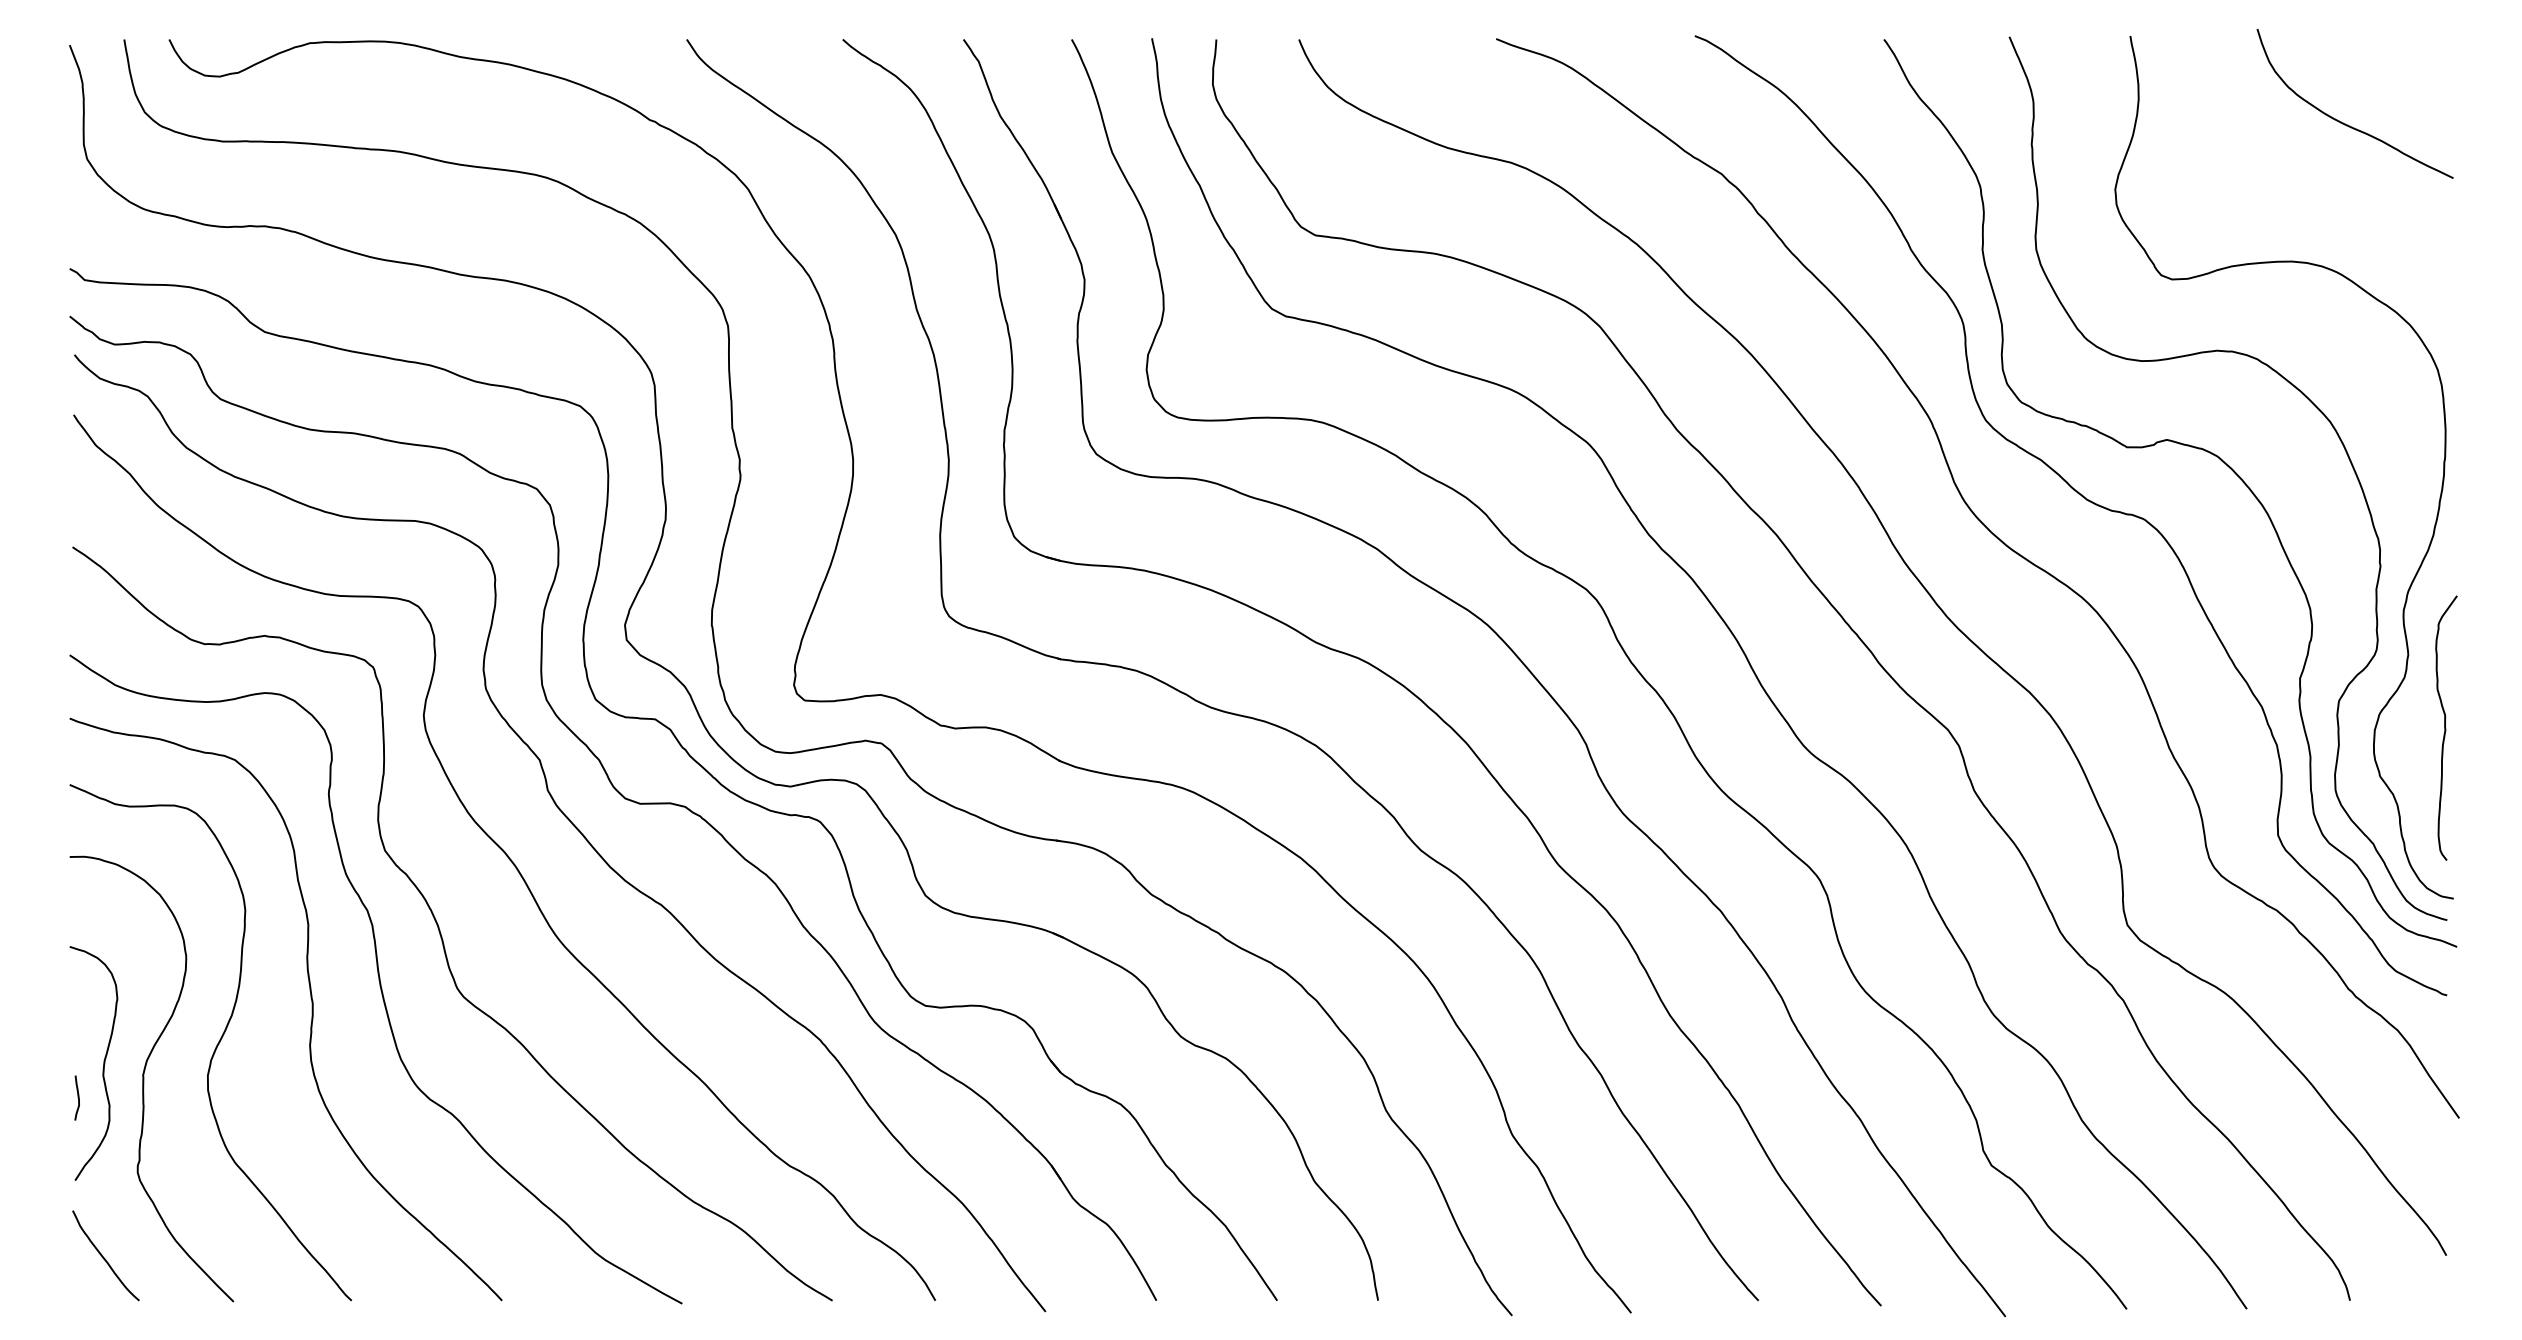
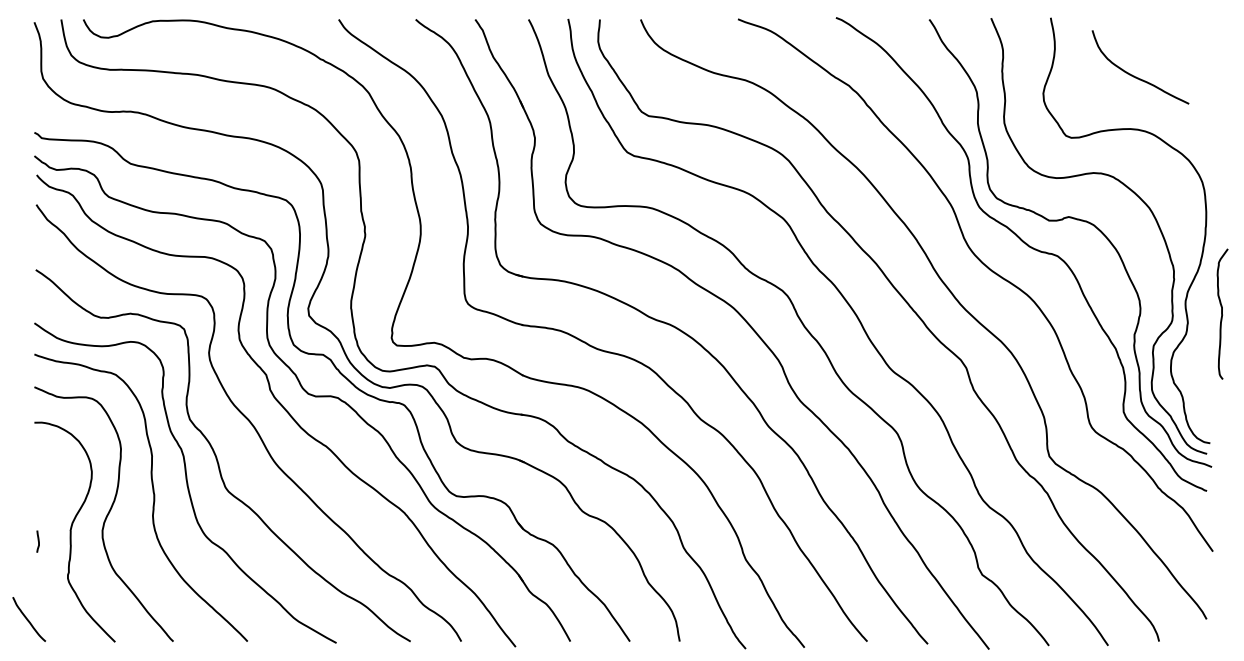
curve: (2346, 122) -> (1136, 76), moved
curve: (2446, 726) -> (1222, 313), moved
curve: (102, 1063) -> (50, 524), removed
curve: (104, 1255) -> (28, 619), moved

